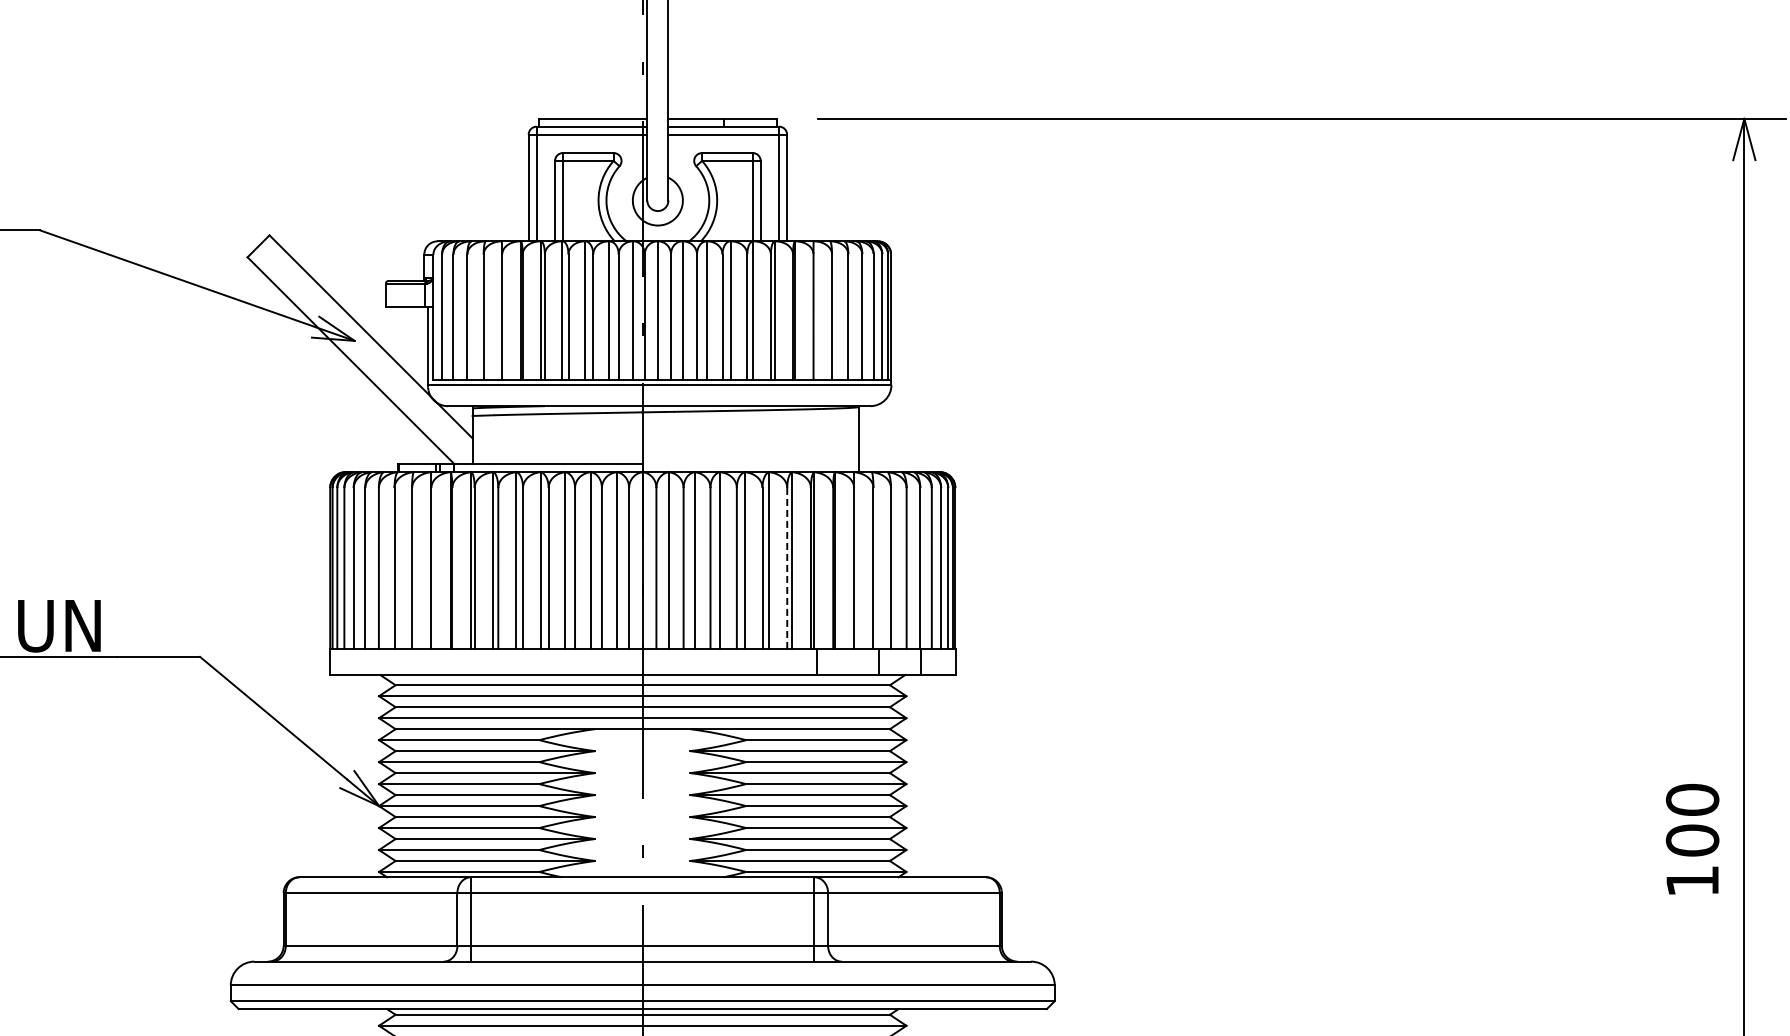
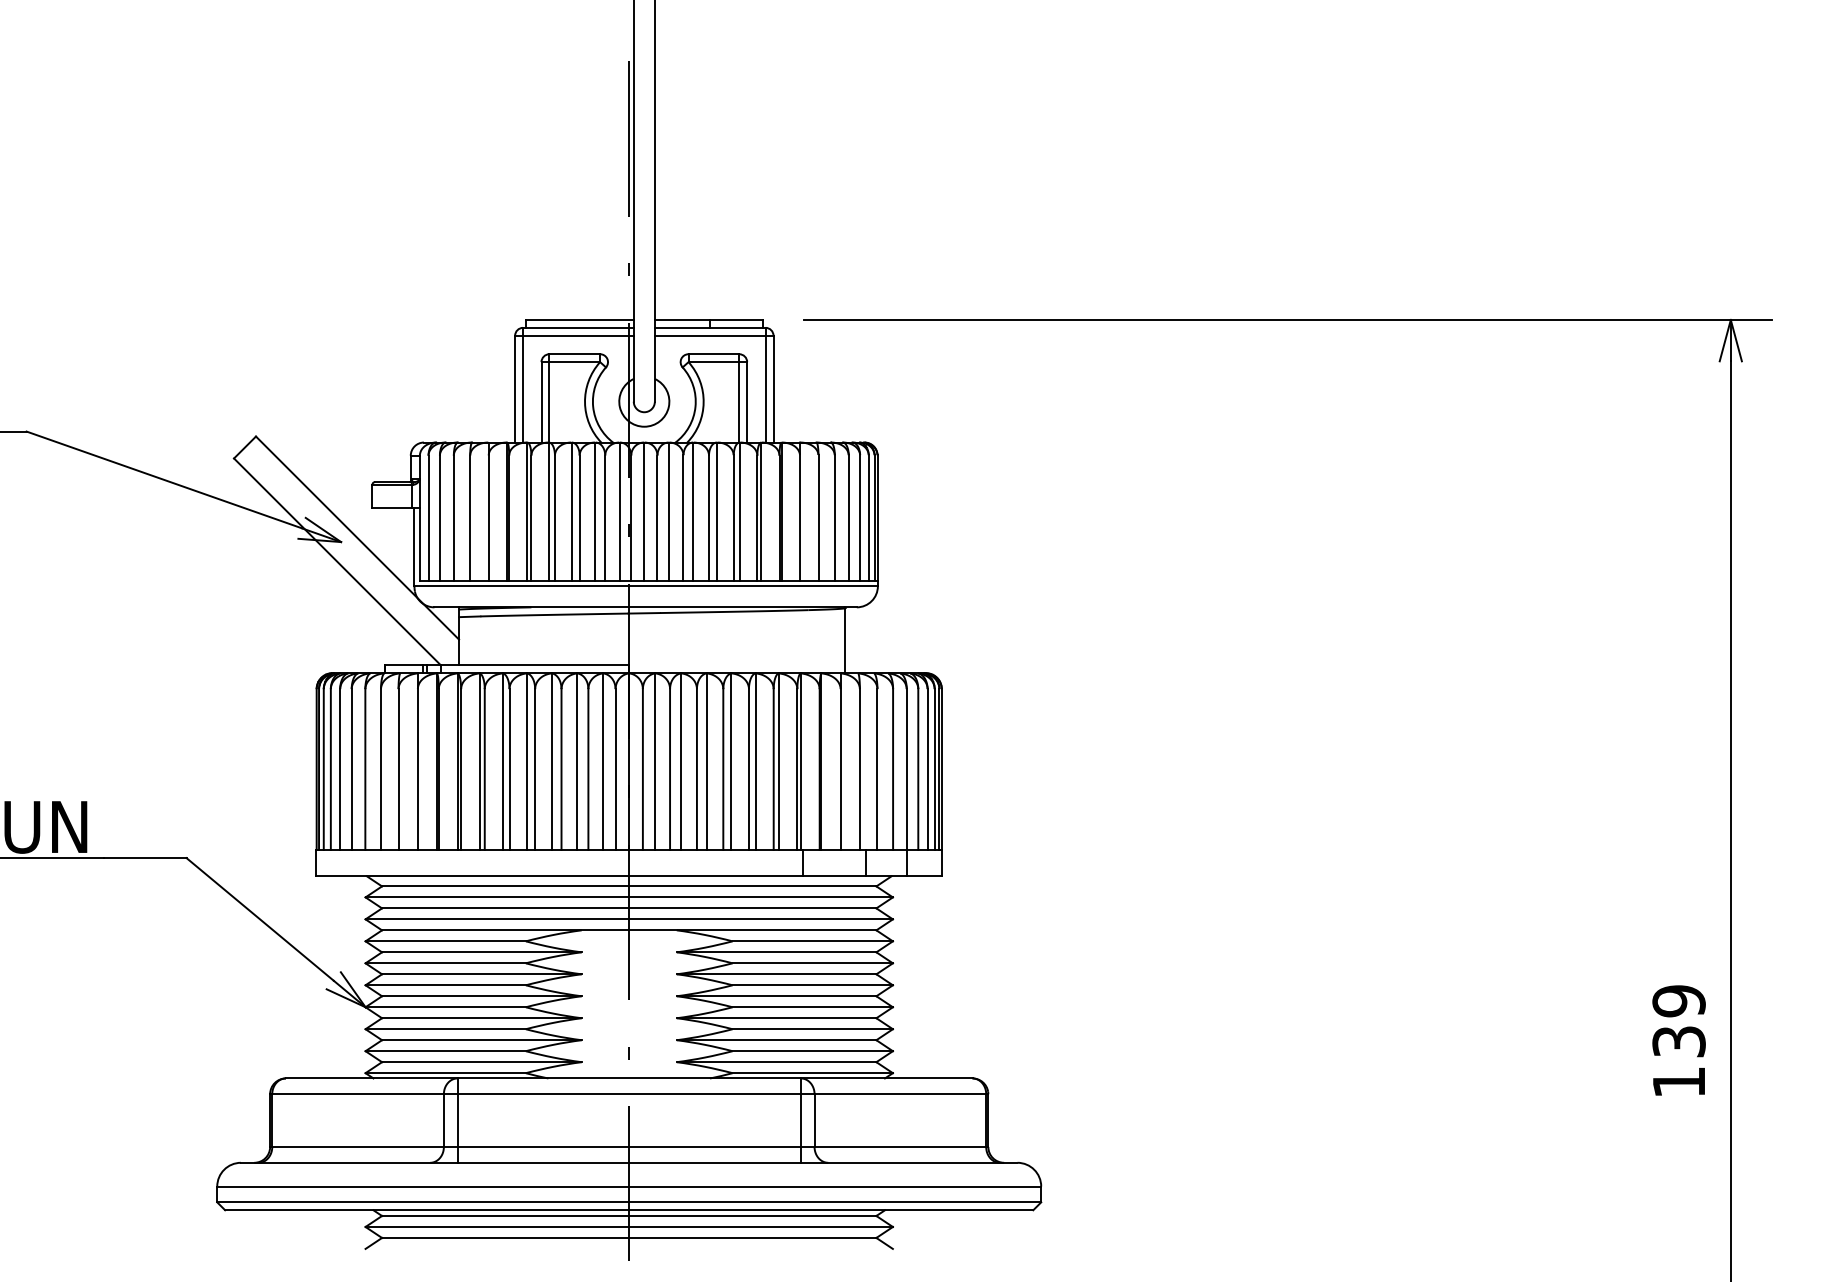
line: (787, 569) -> (773, 770), dashed -> solid
text: (1692, 820) -> (1678, 1021), 100 -> 139

